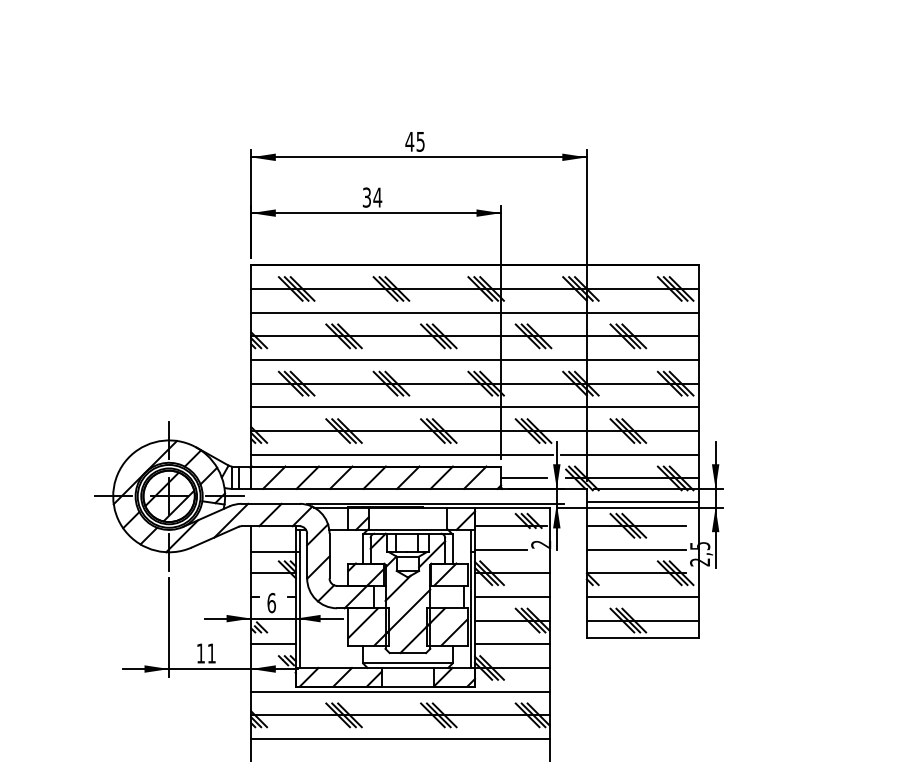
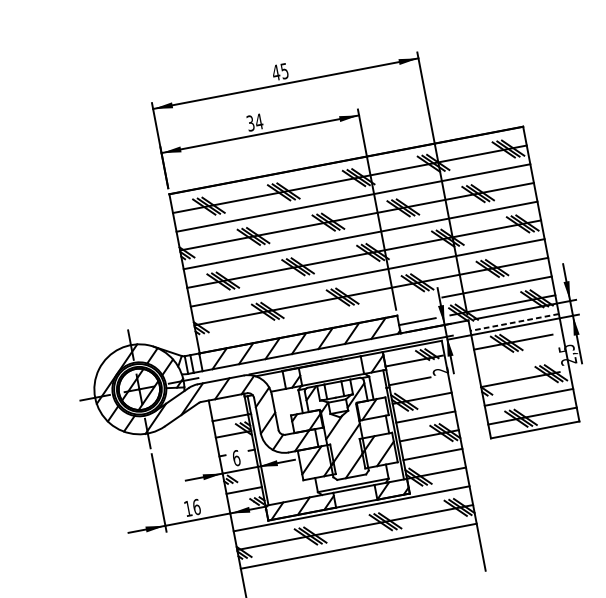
line: (402, 454) -> (317, 321), removed
line: (642, 502) -> (514, 322), solid -> dashed
line: (636, 549) -> (516, 360), removed
text: (211, 653) -> (196, 507), 11 -> 16

